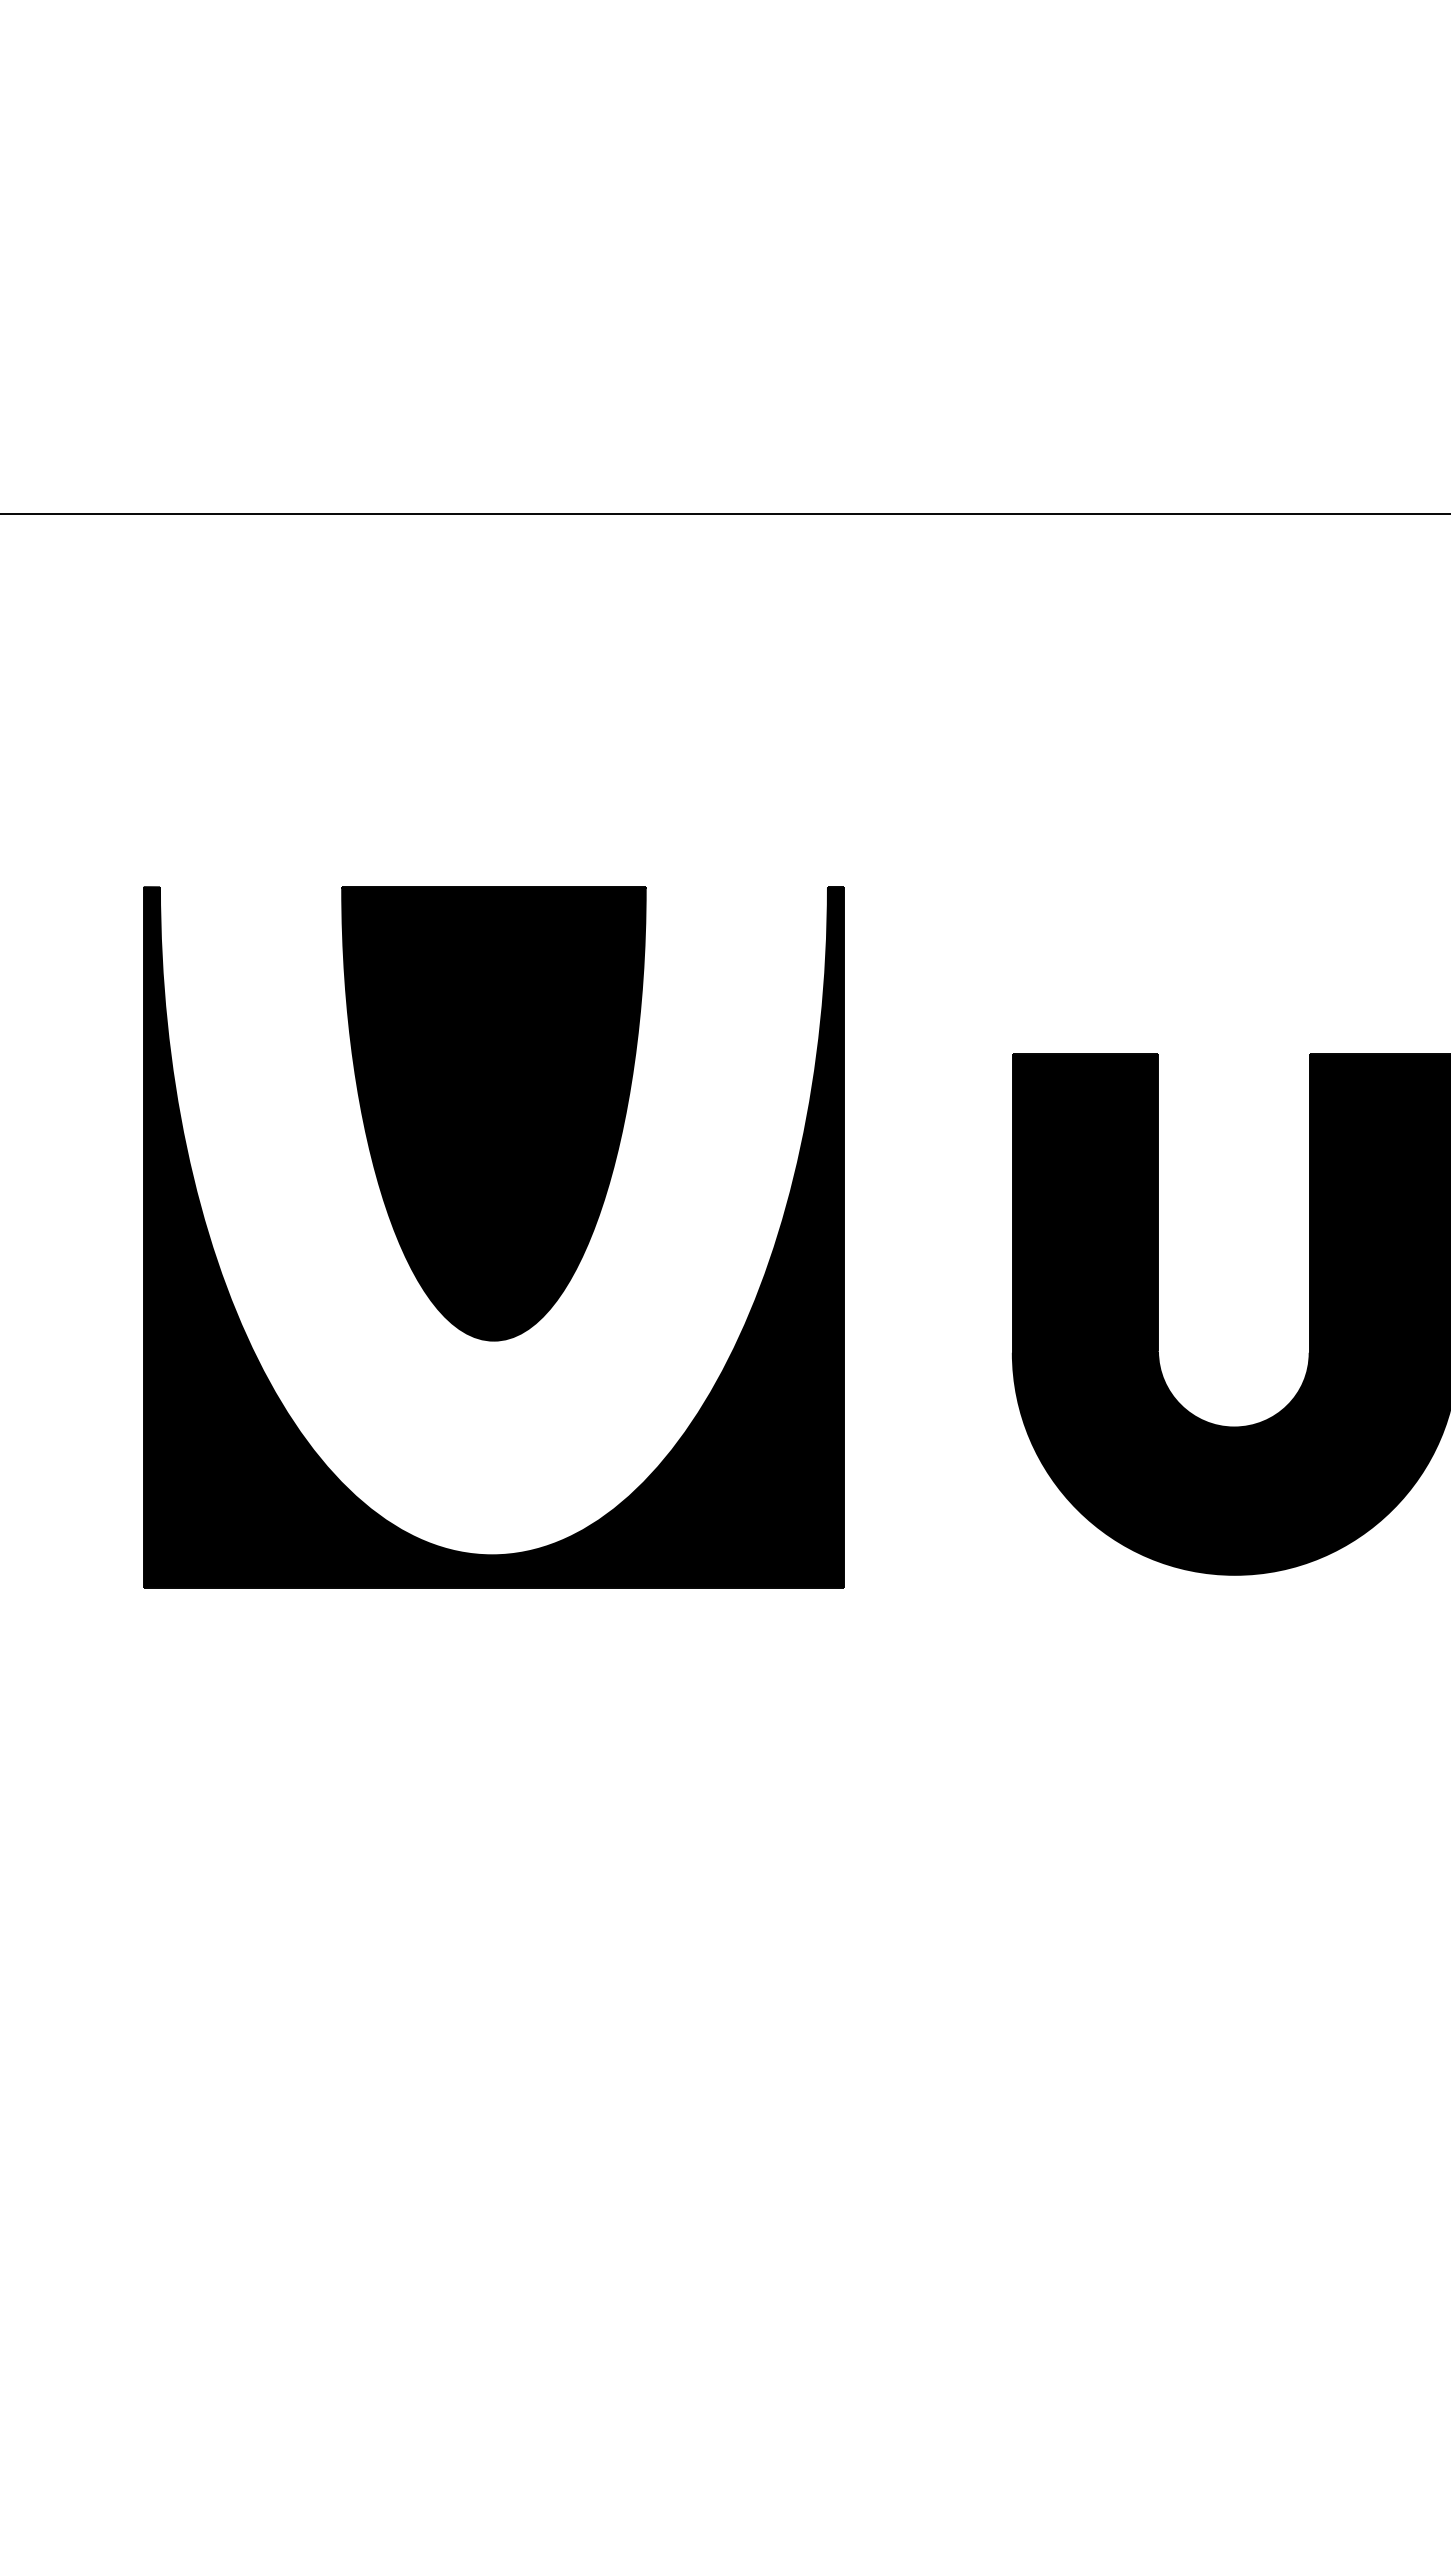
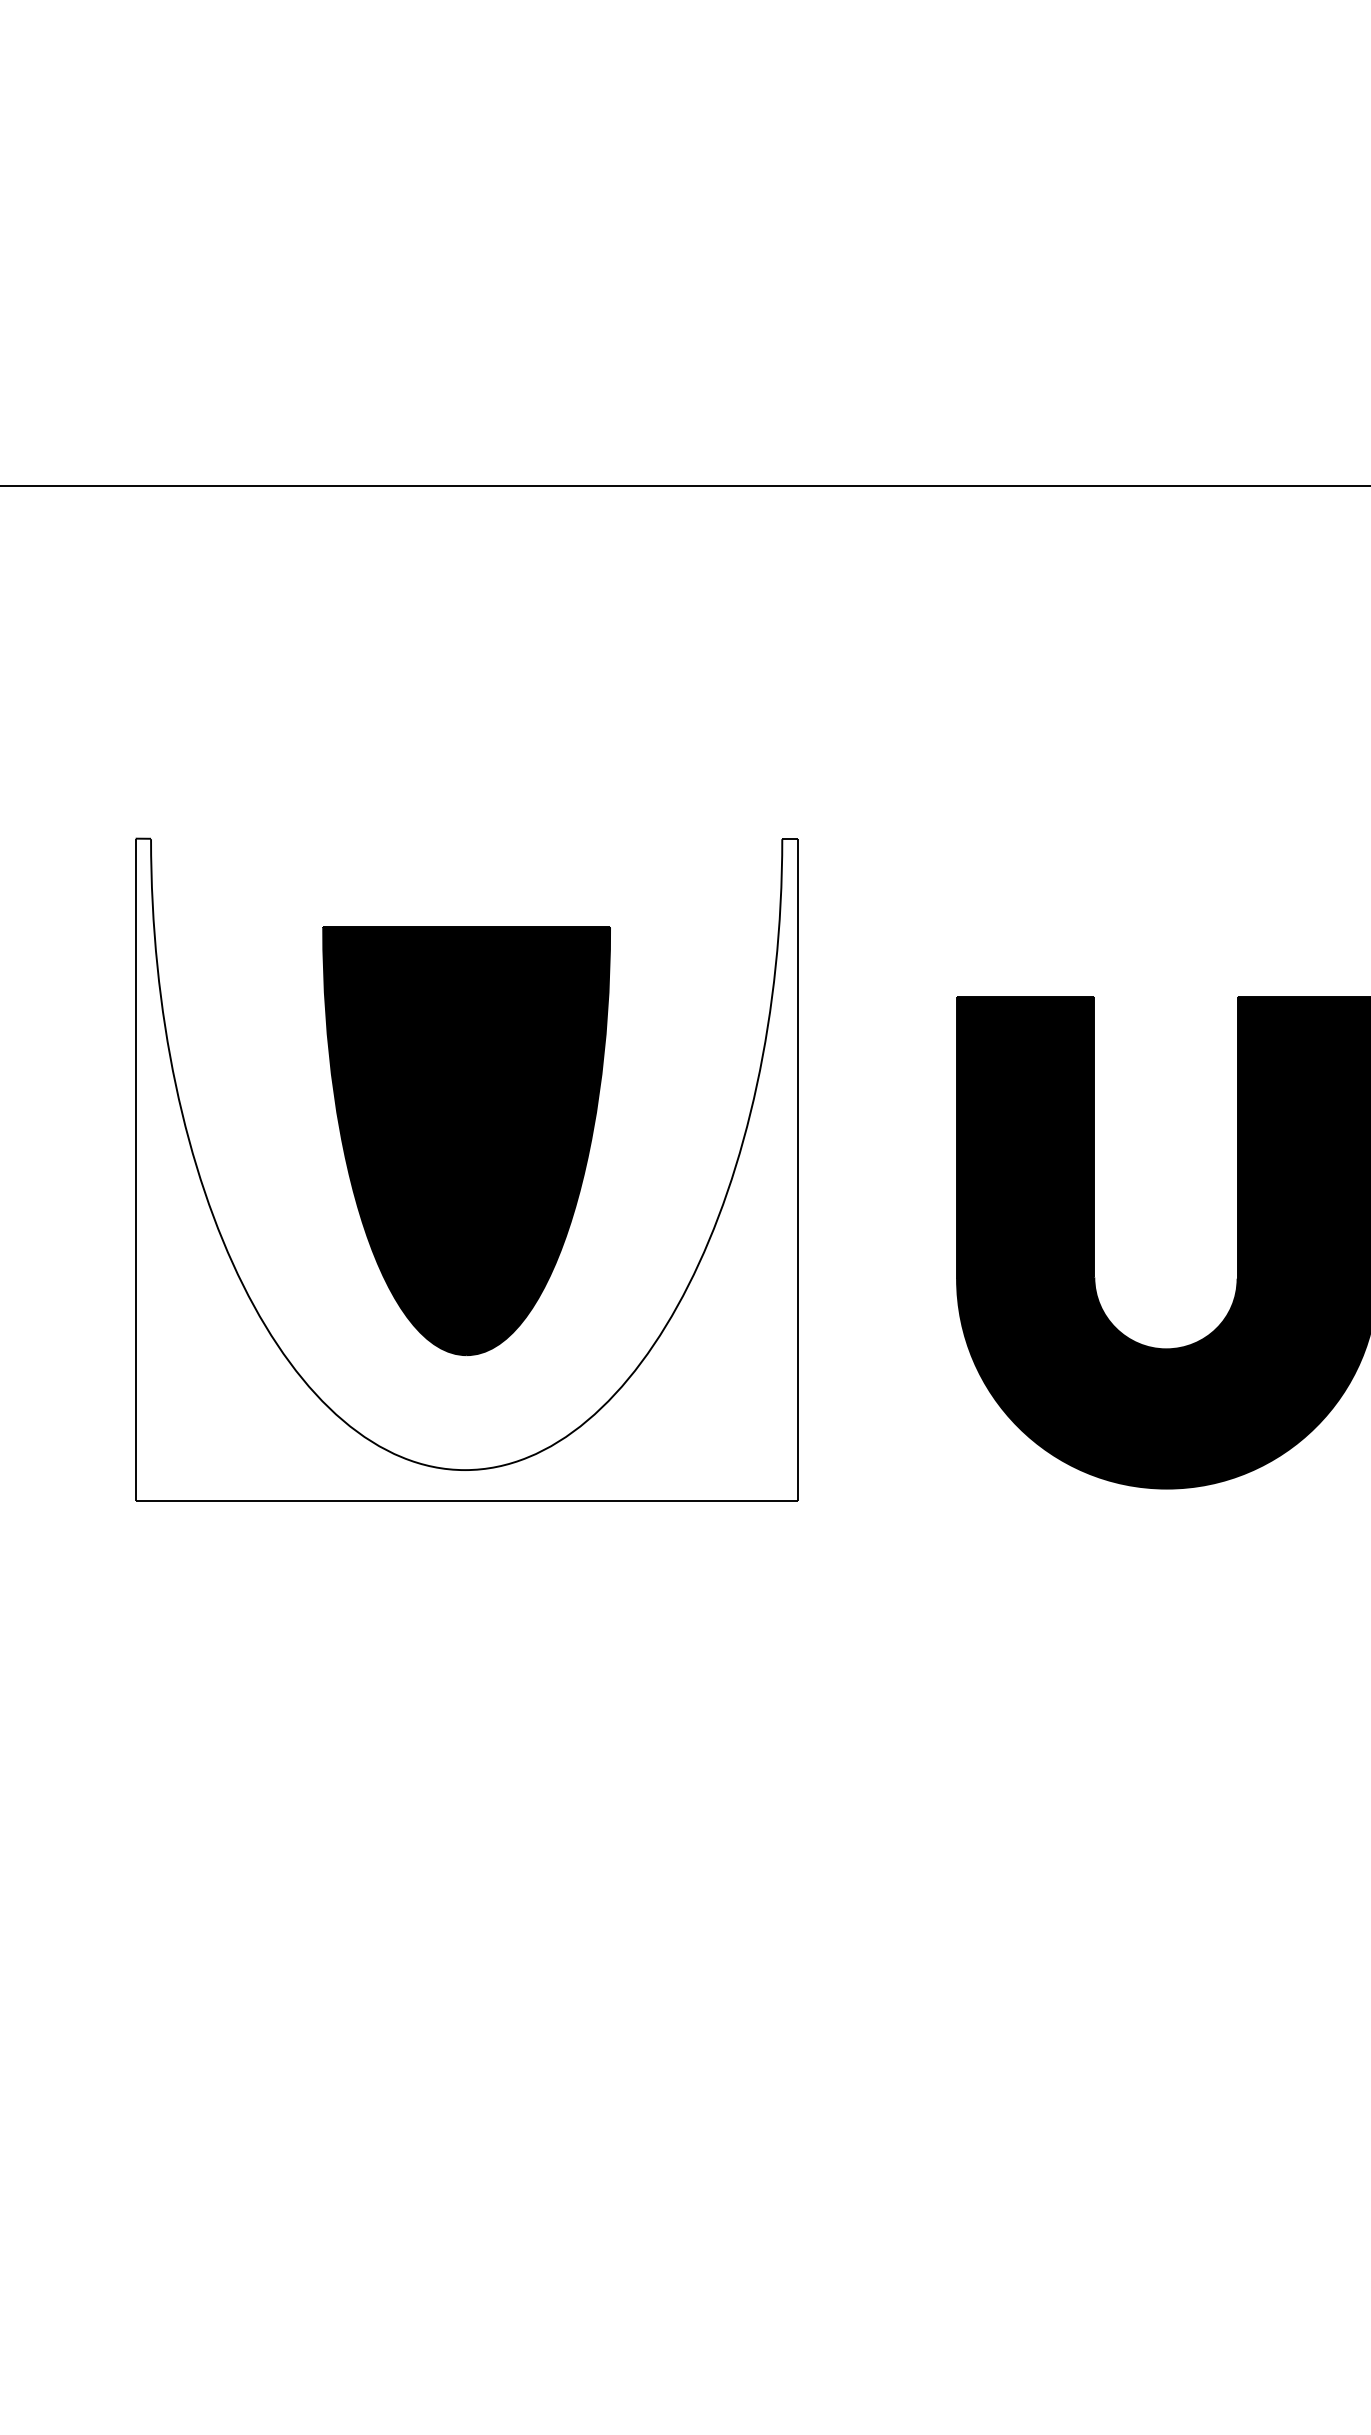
part: (493, 1113) -> (466, 1140), moved
fill: (493, 1237) -> (466, 1169), removed

